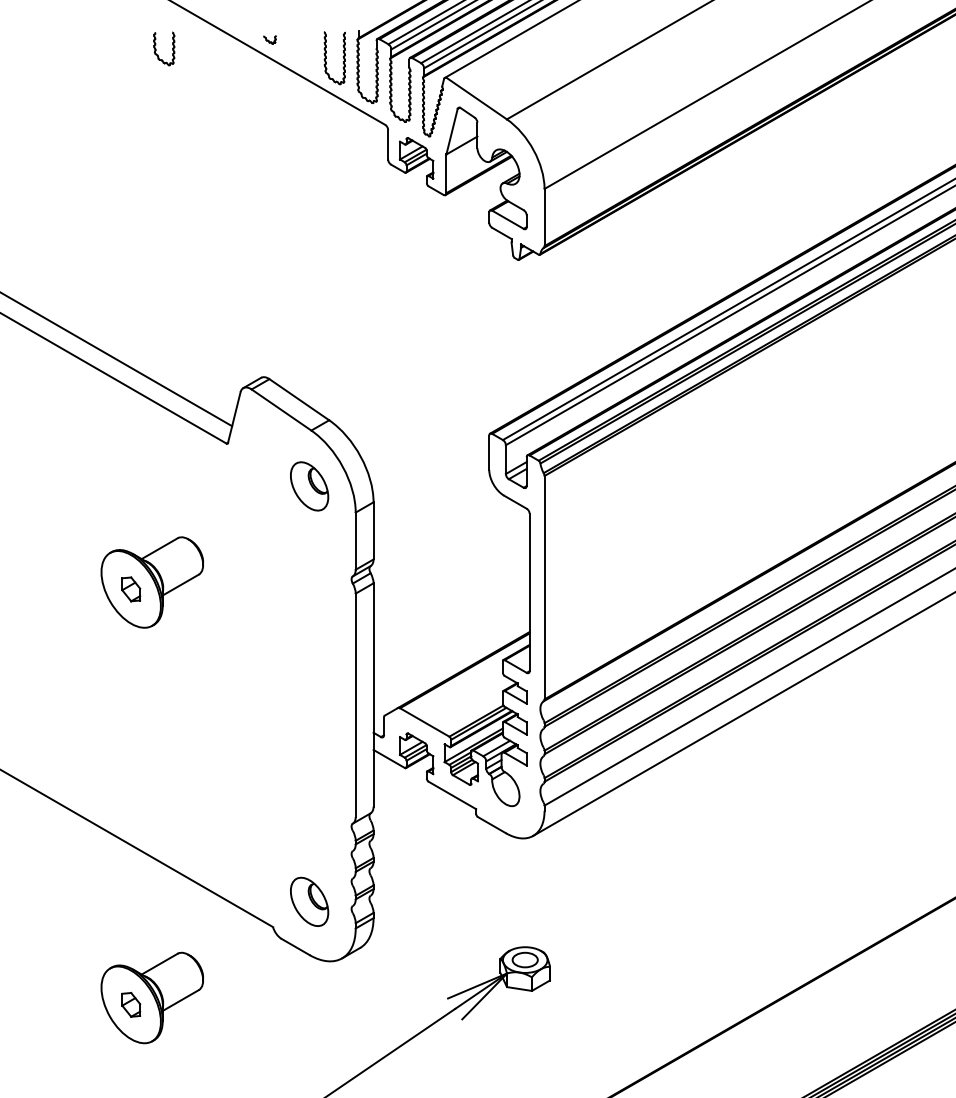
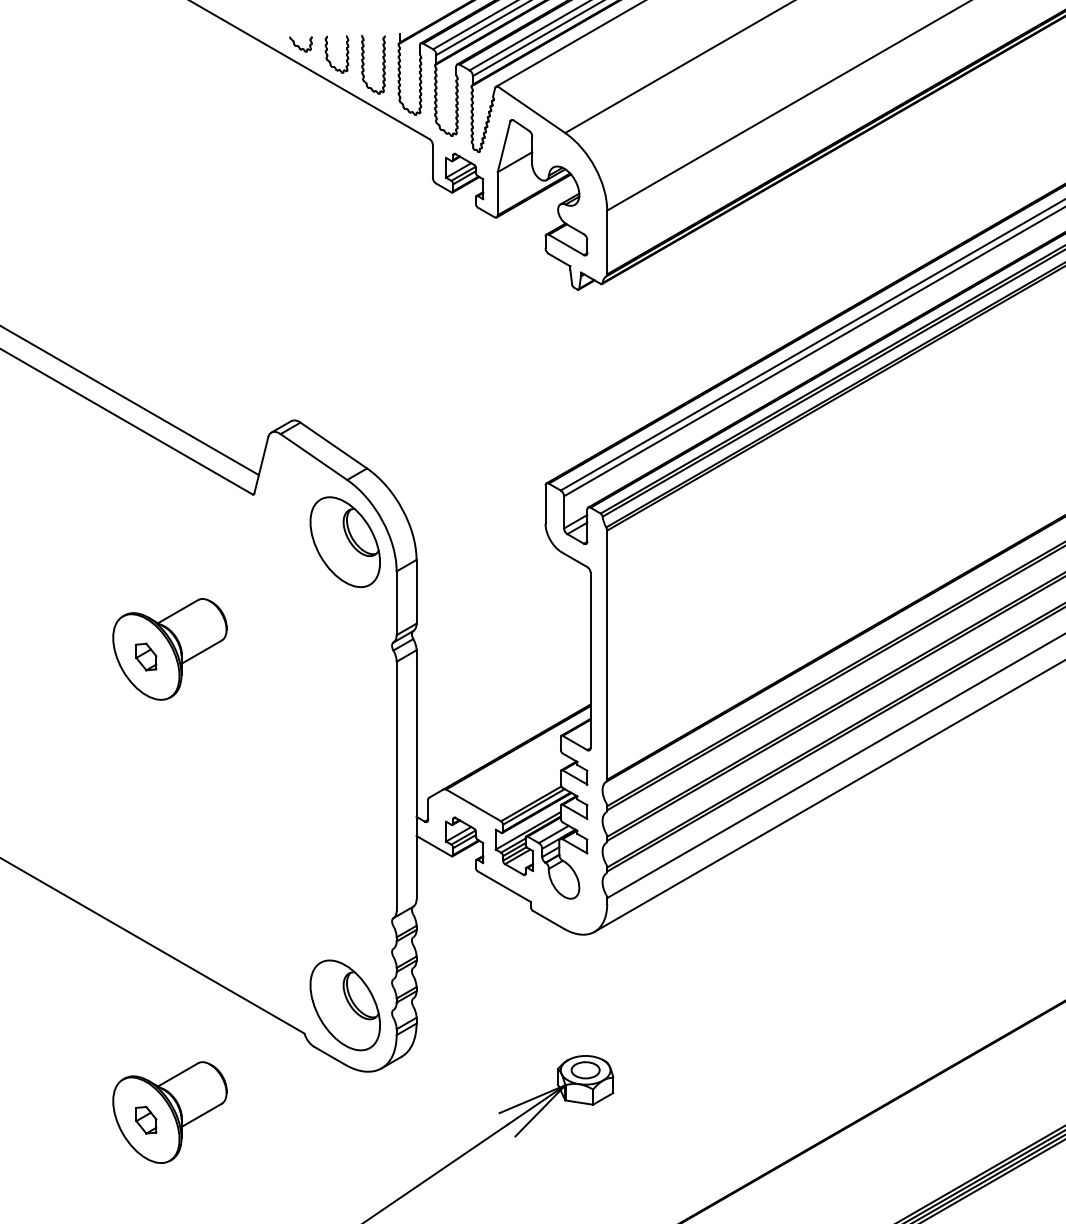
part: (269, 39) -> (300, 43), size x1.67
part: (156, 48) -> (328, 53), moved
part: (309, 486) -> (345, 542), size x1.67
part: (309, 901) -> (345, 1005), size x1.67

